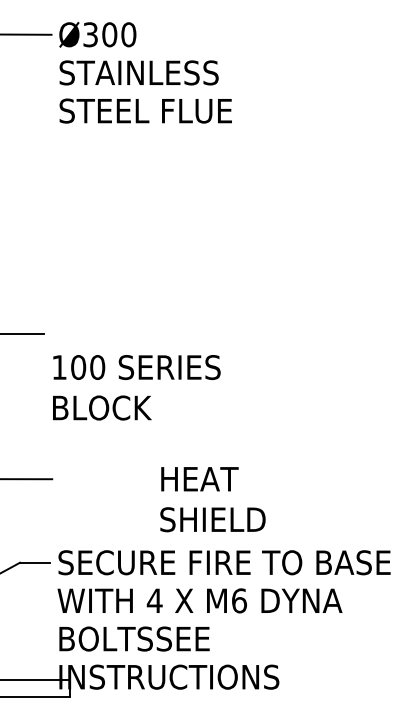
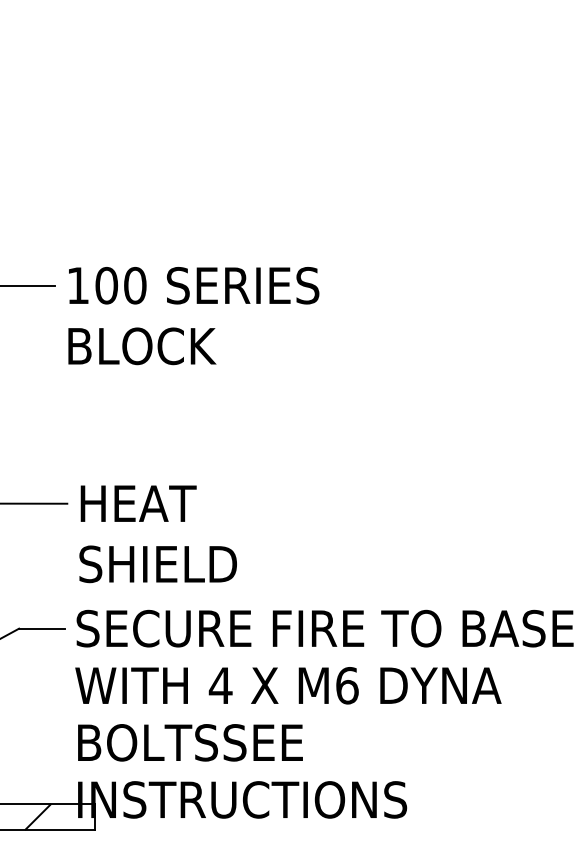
text: (136, 387) -> (193, 315), moved
text: (212, 499) -> (157, 534), moved
hatch: (32, 688) -> (37, 816), added

